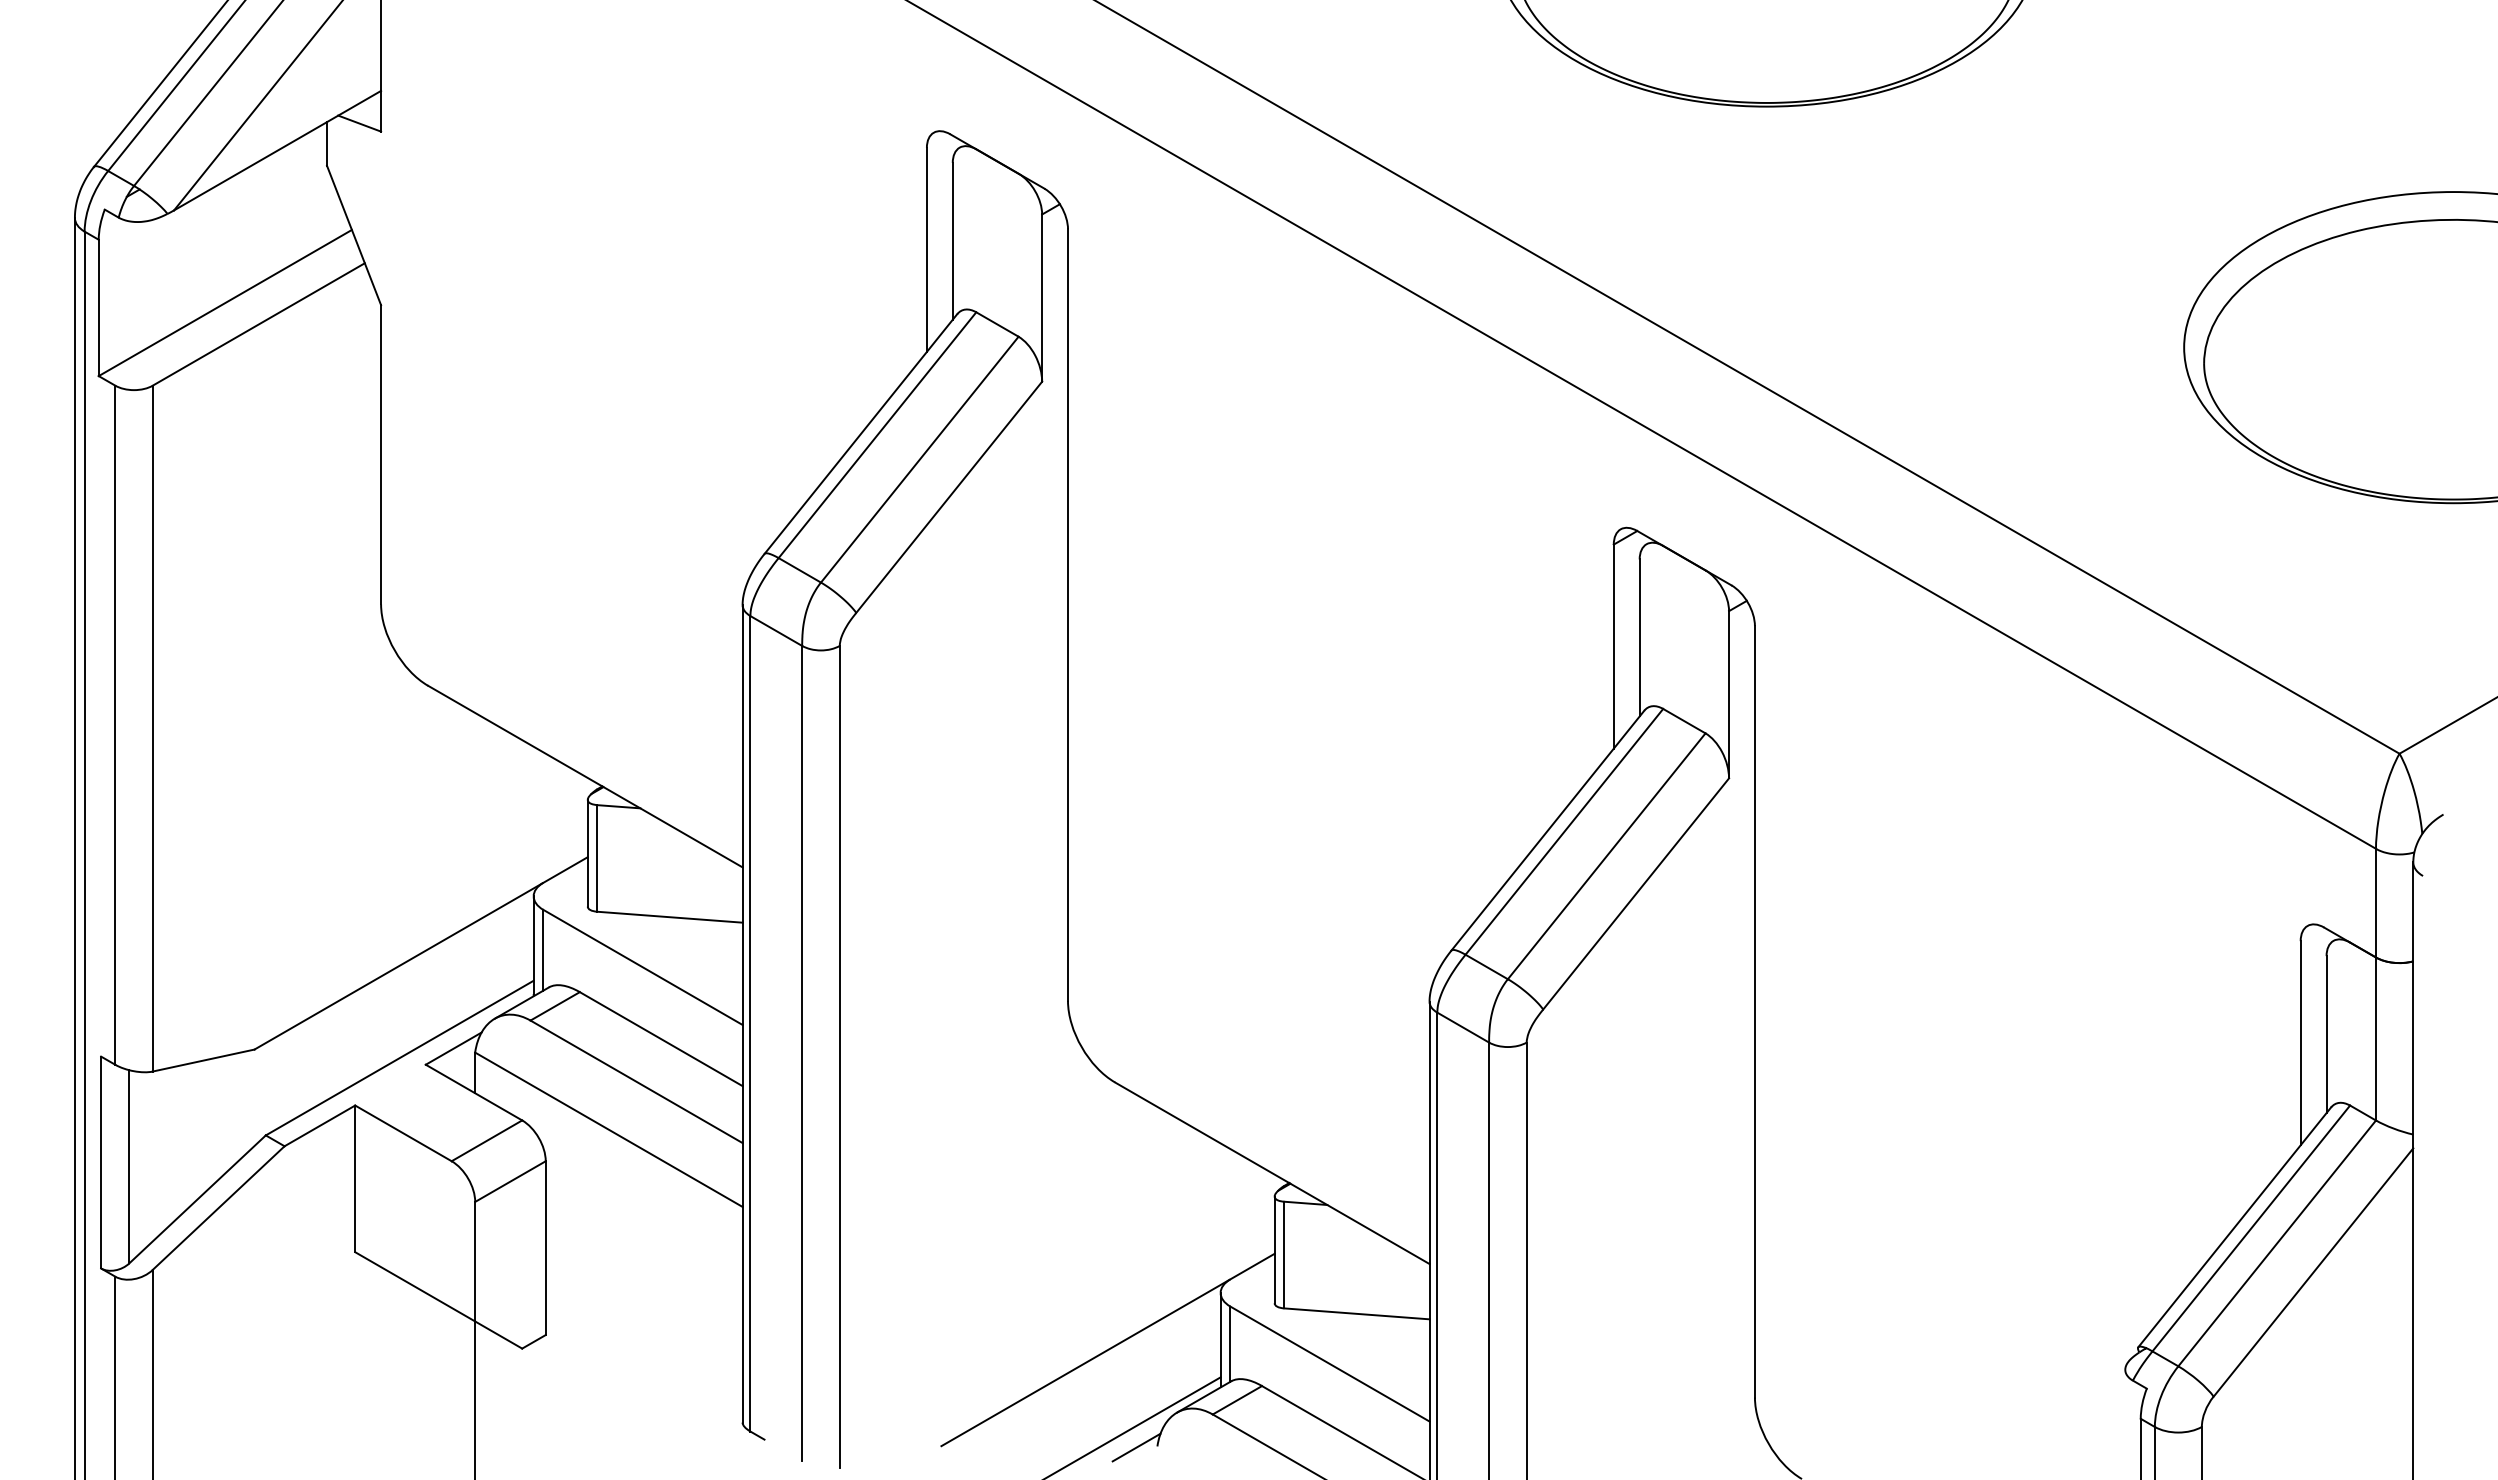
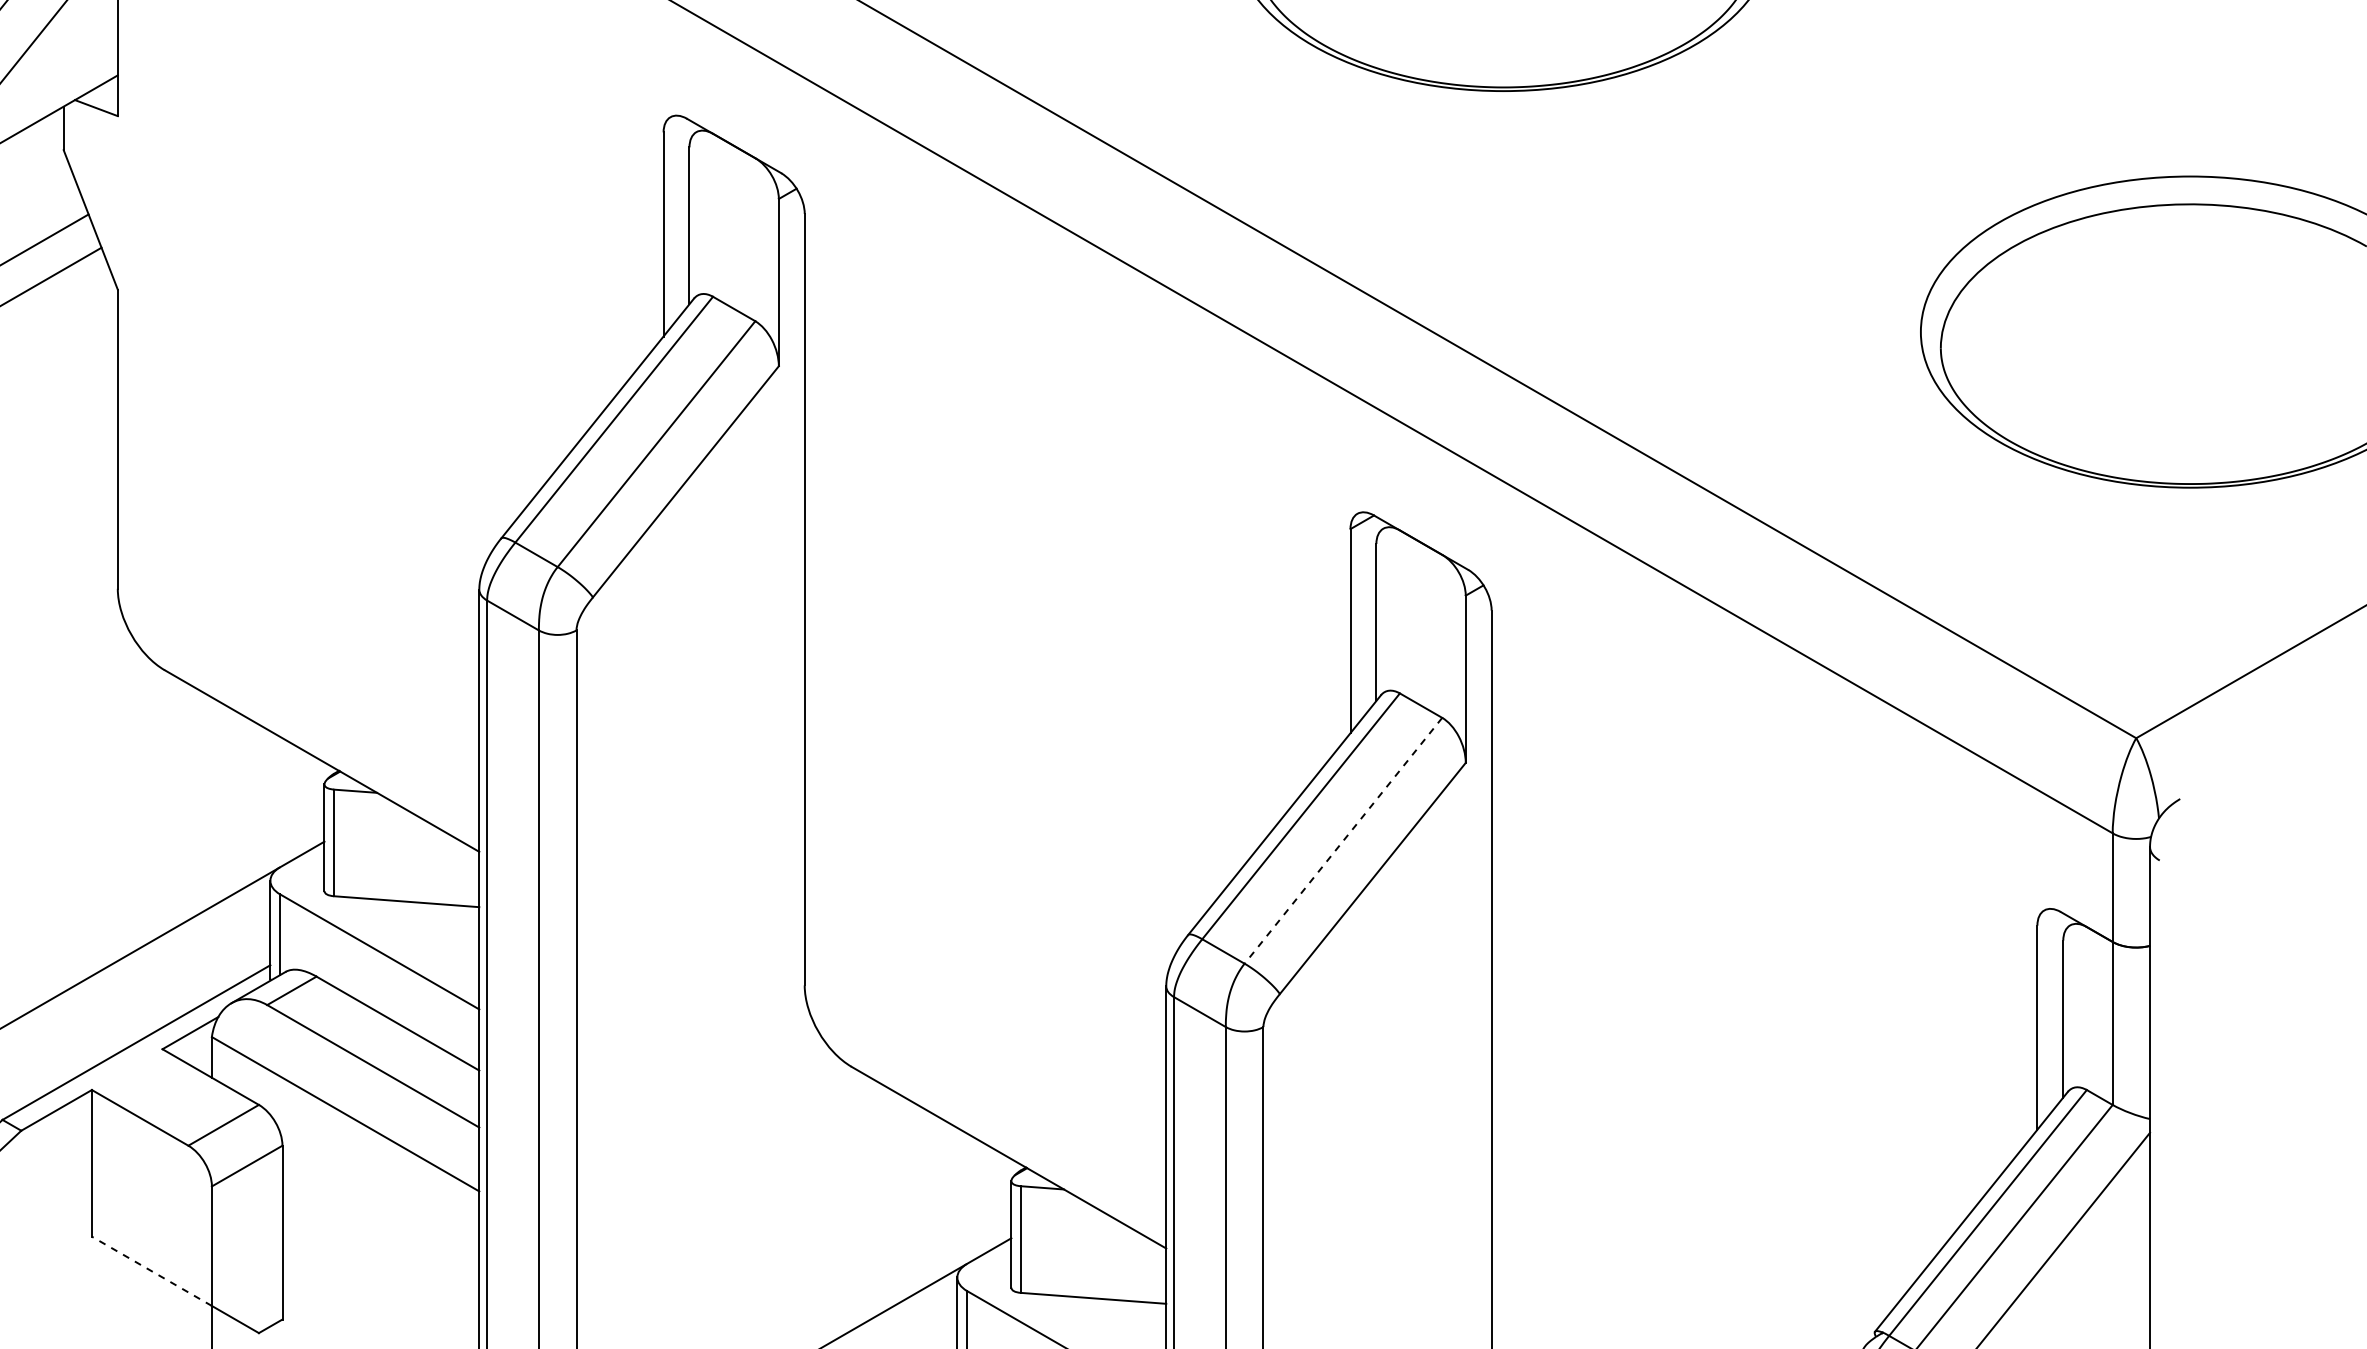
line: (1606, 856) -> (1343, 840), solid -> dashed
line: (414, 1286) -> (151, 1270), solid -> dashed

